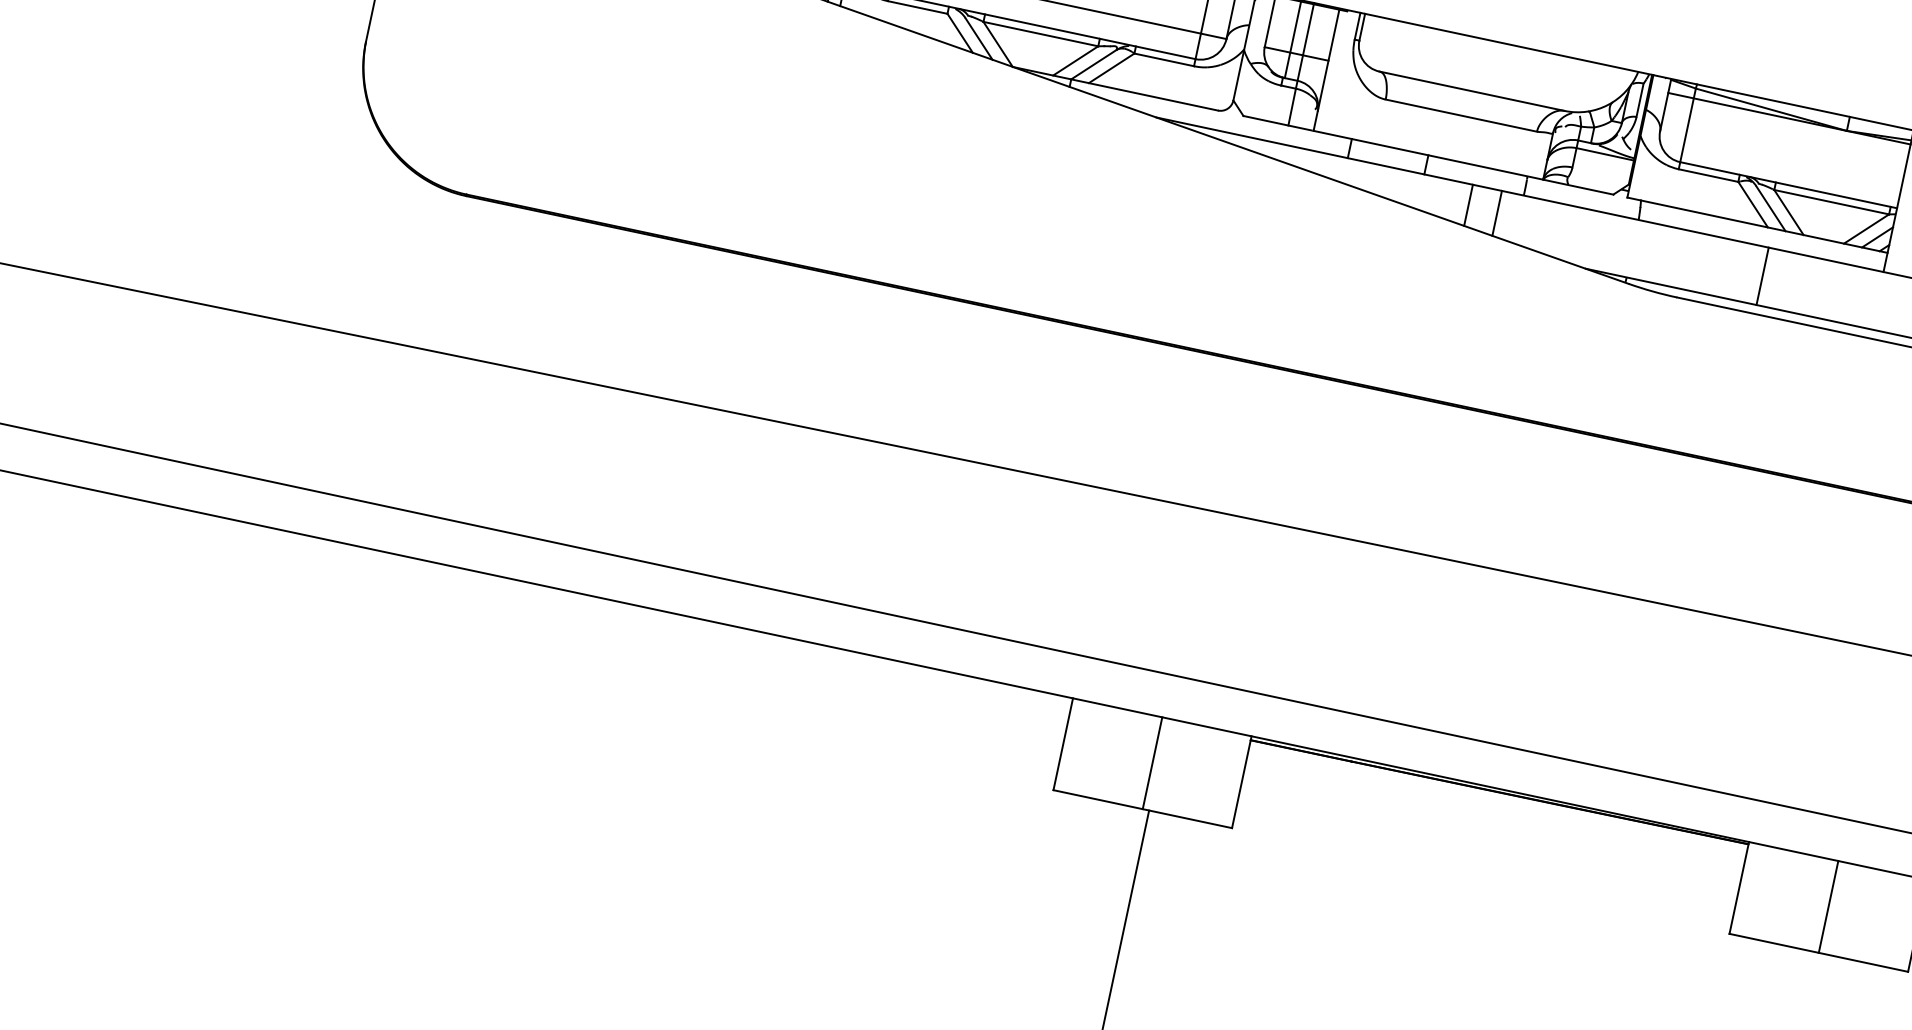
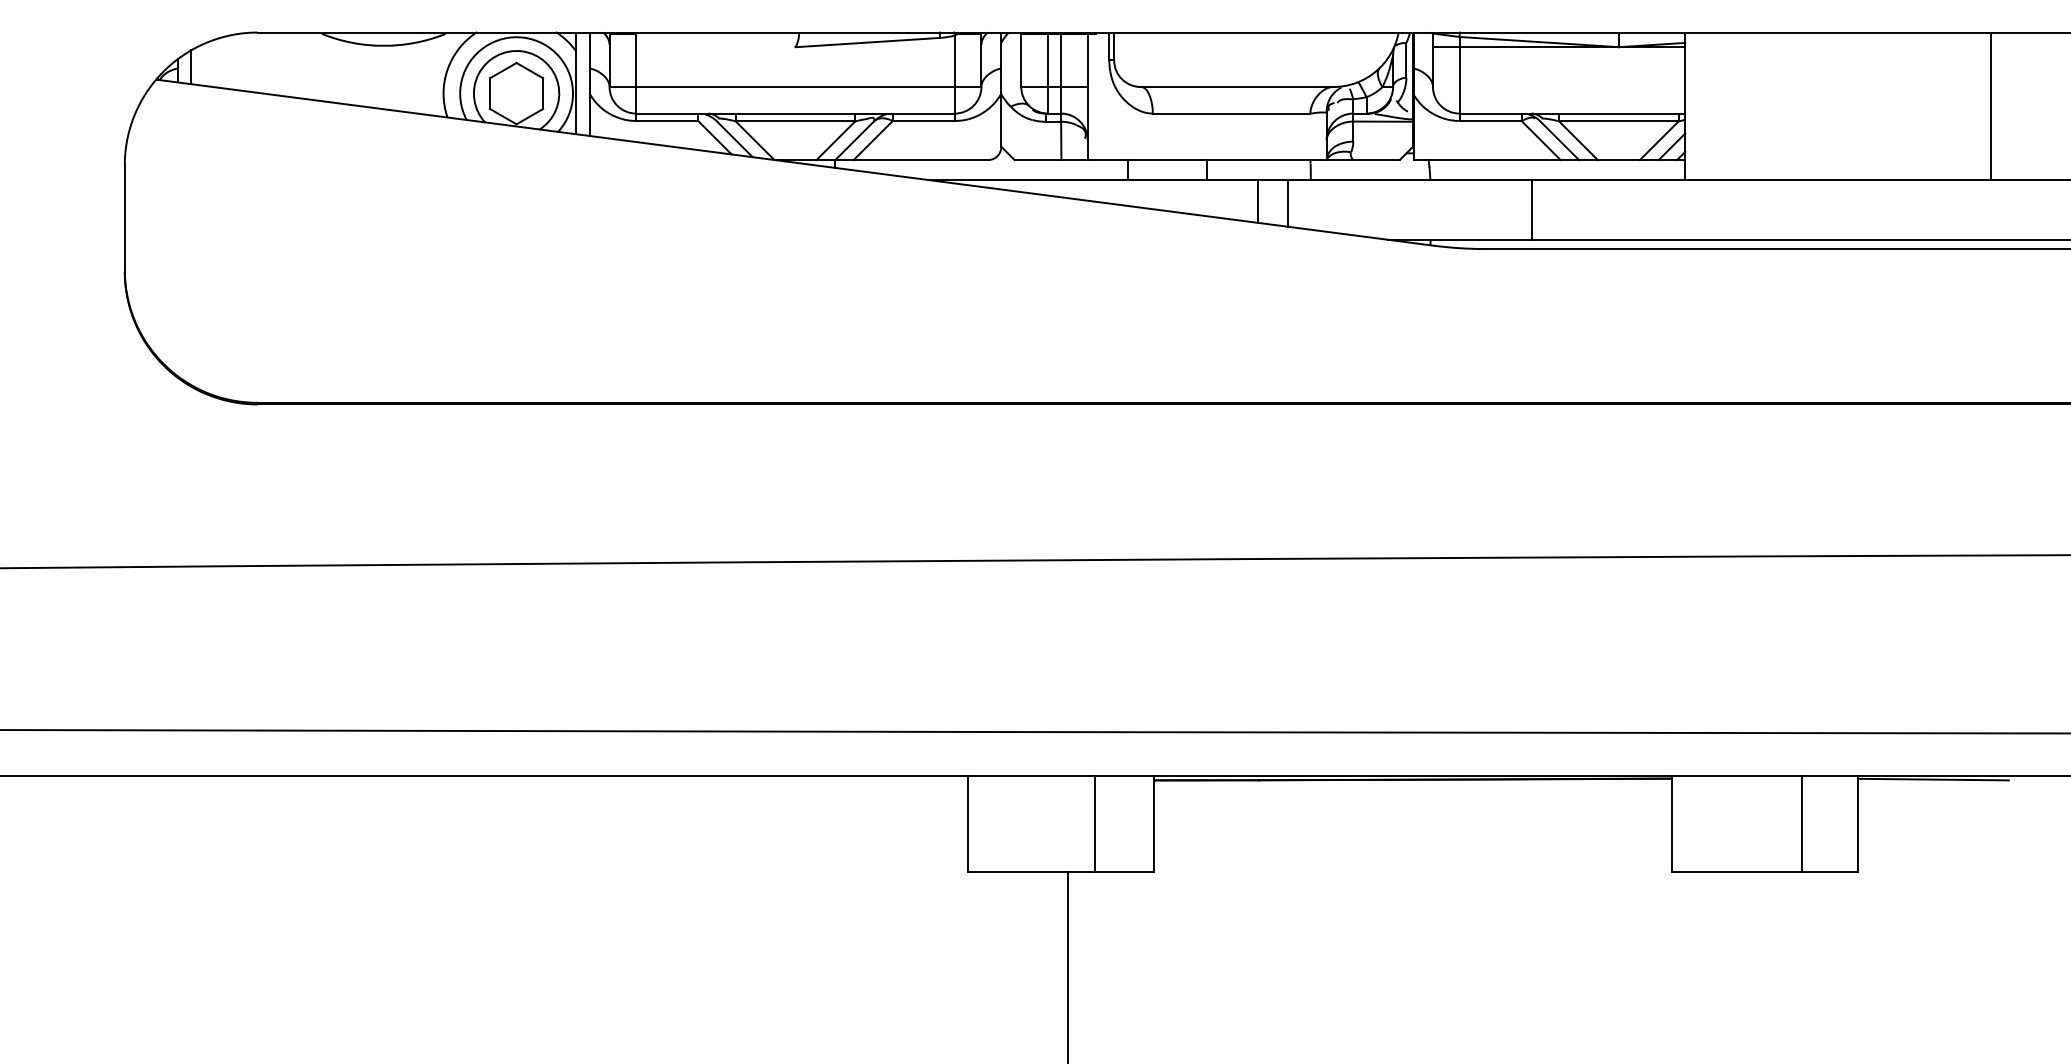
line: (1762, 275) -> (1531, 209), moved
line: (1153, 762) -> (1095, 823), moved
line: (1828, 906) -> (1801, 823), moved

